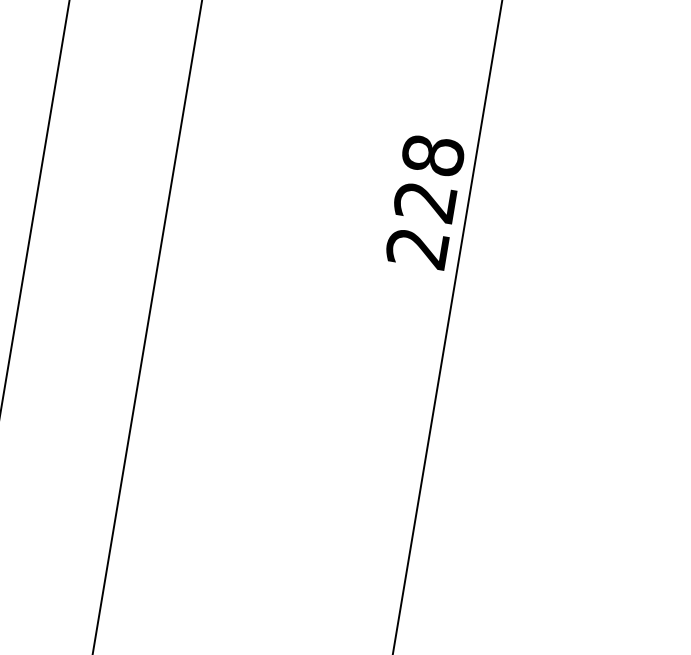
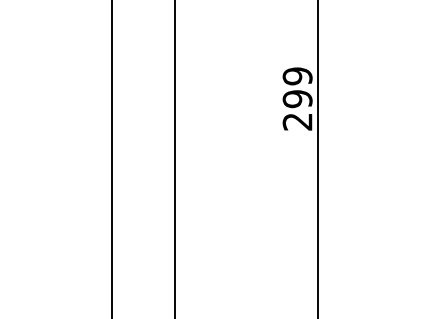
text: (429, 178) -> (297, 87), 228 -> 299

